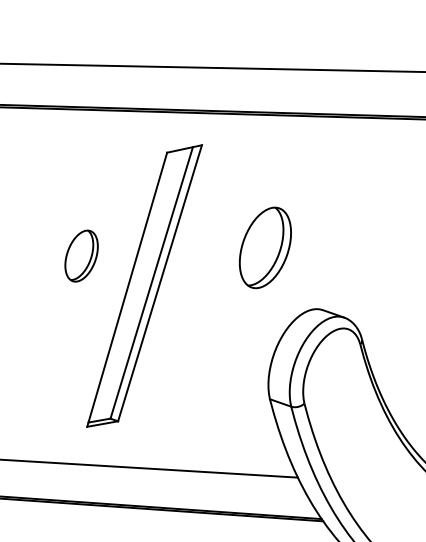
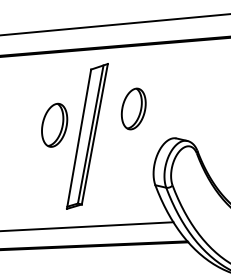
part: (264, 246) -> (133, 108), moved
part: (81, 254) -> (54, 124), size x1.67

